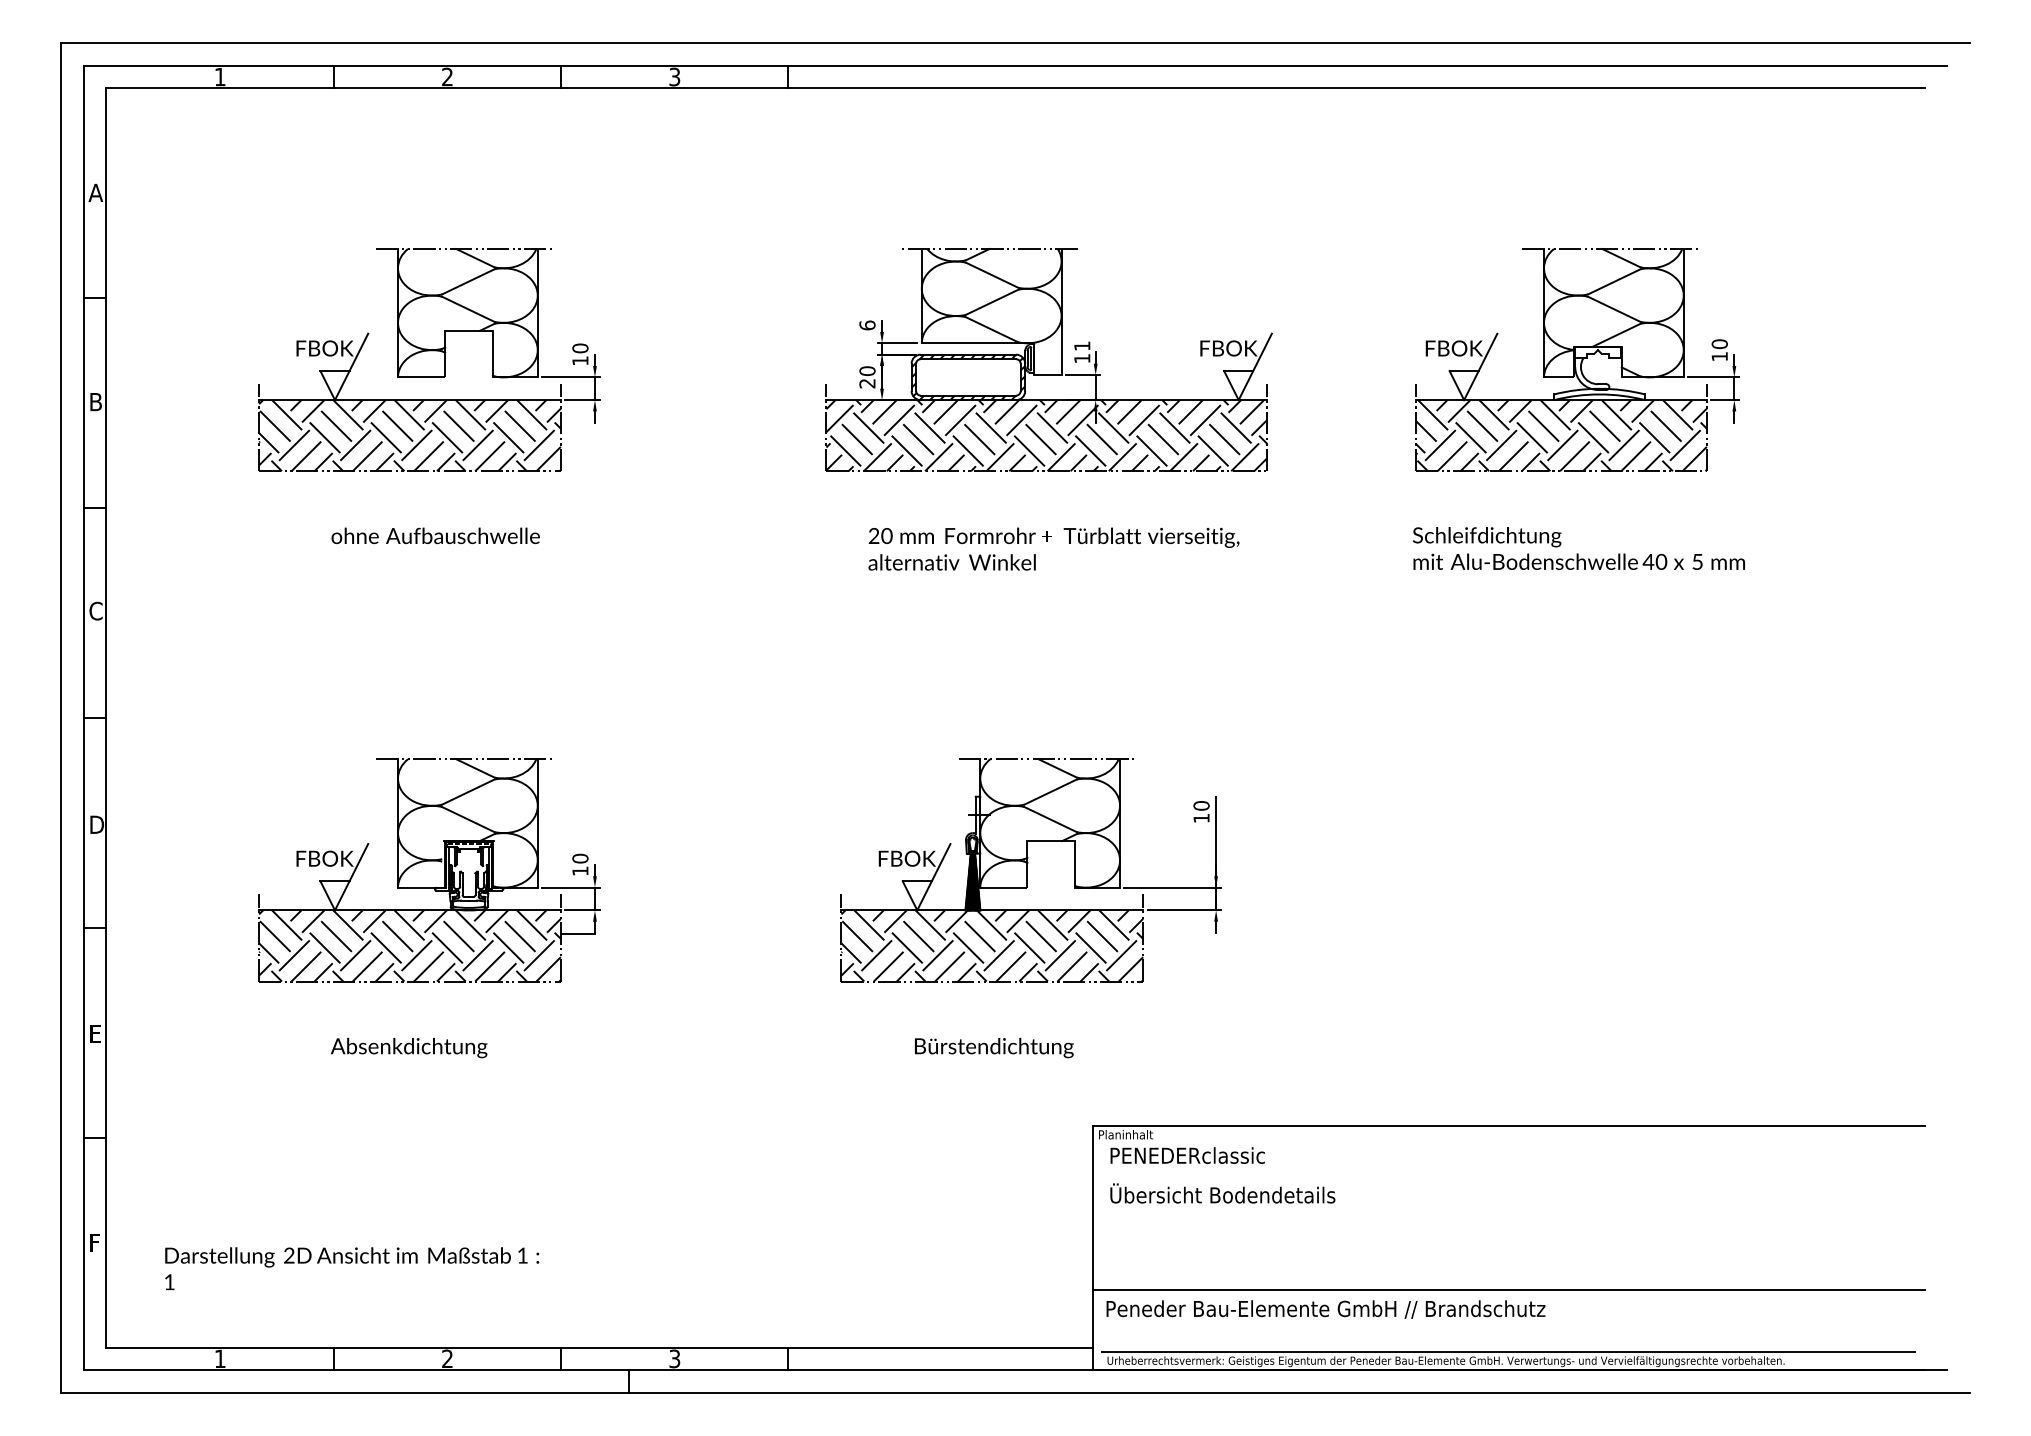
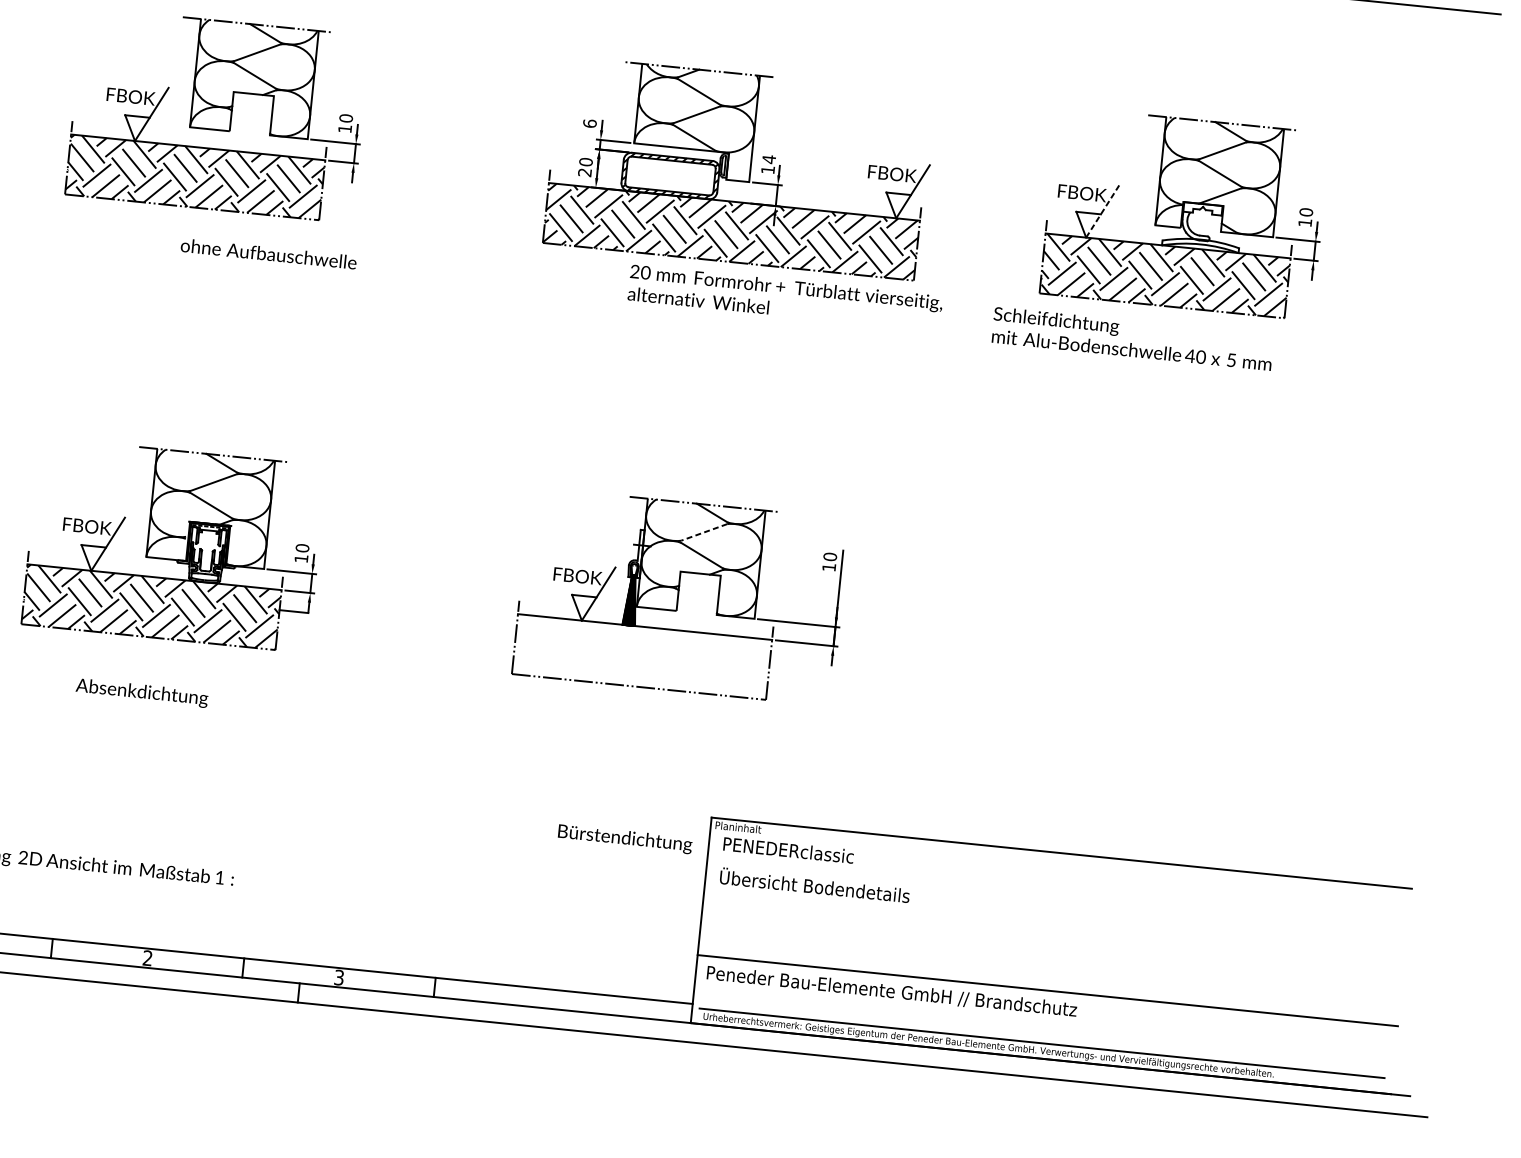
text: (1082, 346) -> (769, 159), 11 -> 14
line: (1480, 366) -> (1102, 210), solid -> dashed
text: (435, 535) -> (268, 253), moved
text: (1053, 548) -> (785, 297), moved
text: (1578, 548) -> (1132, 338), moved
line: (1050, 792) -> (704, 532), solid -> dashed
hatch: (992, 945) -> (642, 656), removed
text: (994, 1048) -> (625, 839), moved

